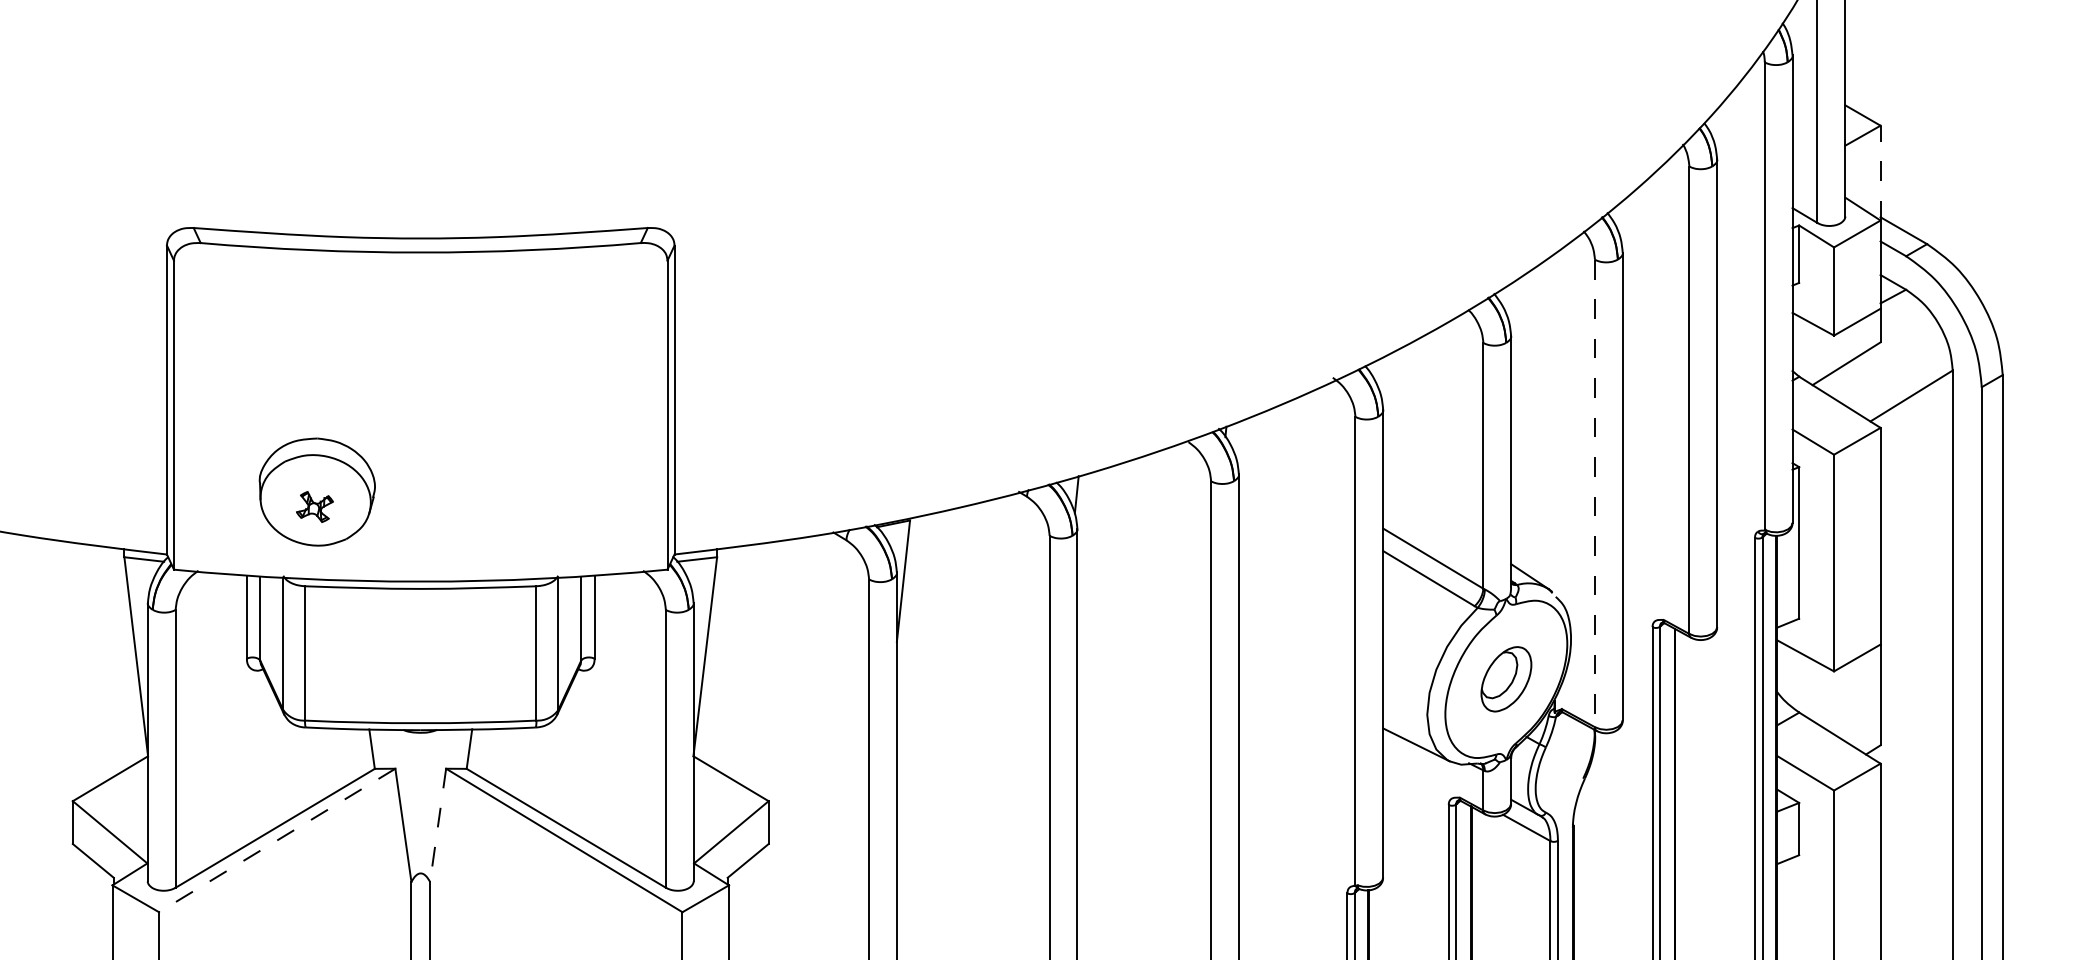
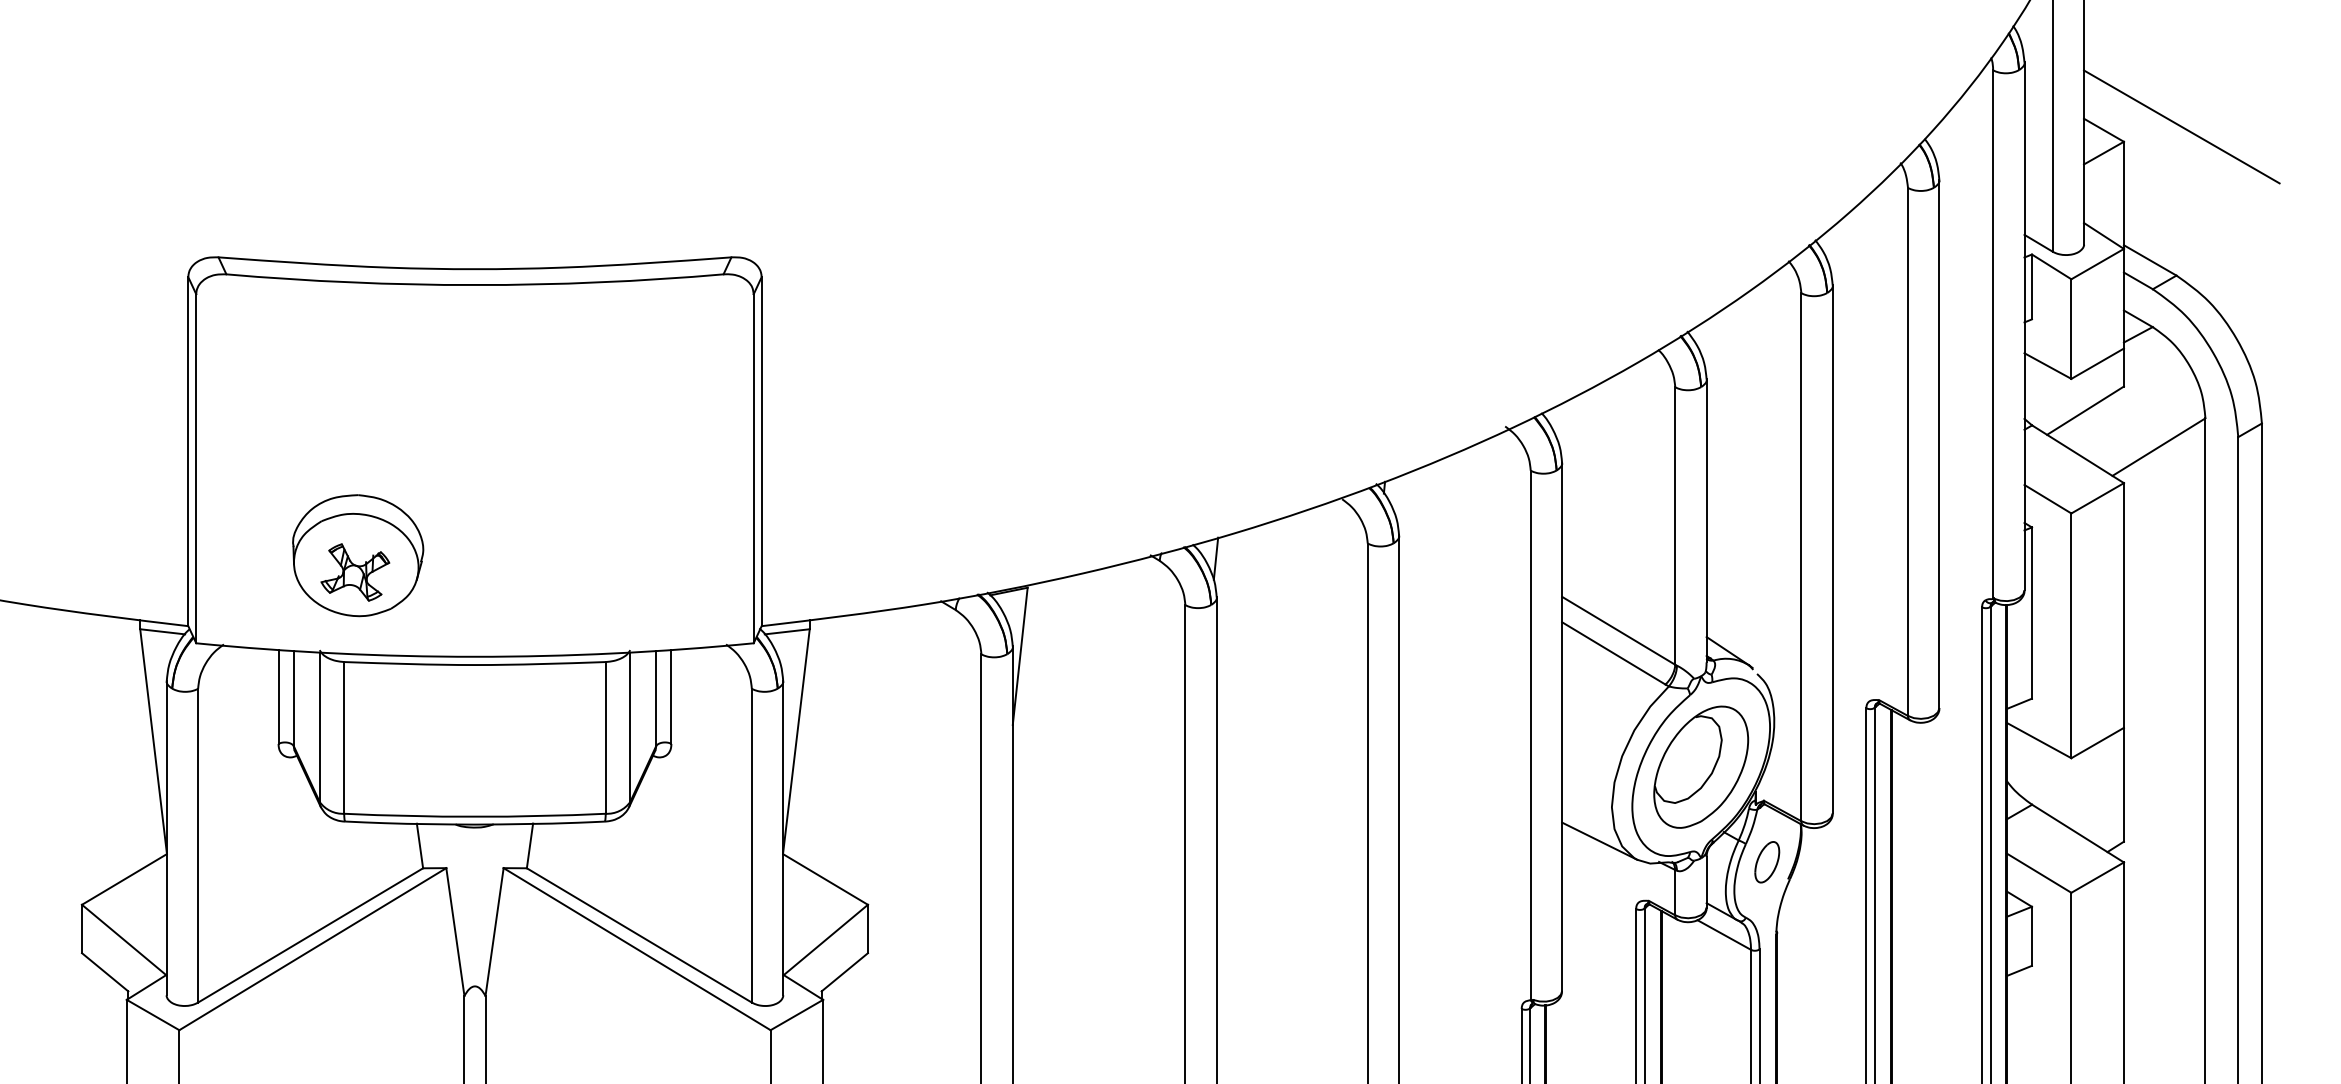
line: (1931, 112) -> (2181, 126), added
line: (1880, 173) -> (2123, 195), dashed -> solid
line: (1595, 493) -> (1801, 557), dashed -> solid
part: (314, 507) -> (355, 572), size x1.67
part: (1506, 678) -> (1701, 766), size x1.67
part: (1565, 763) -> (1767, 862), added
line: (438, 825) -> (494, 932), dashed -> solid
line: (276, 840) -> (312, 949), dashed -> solid

